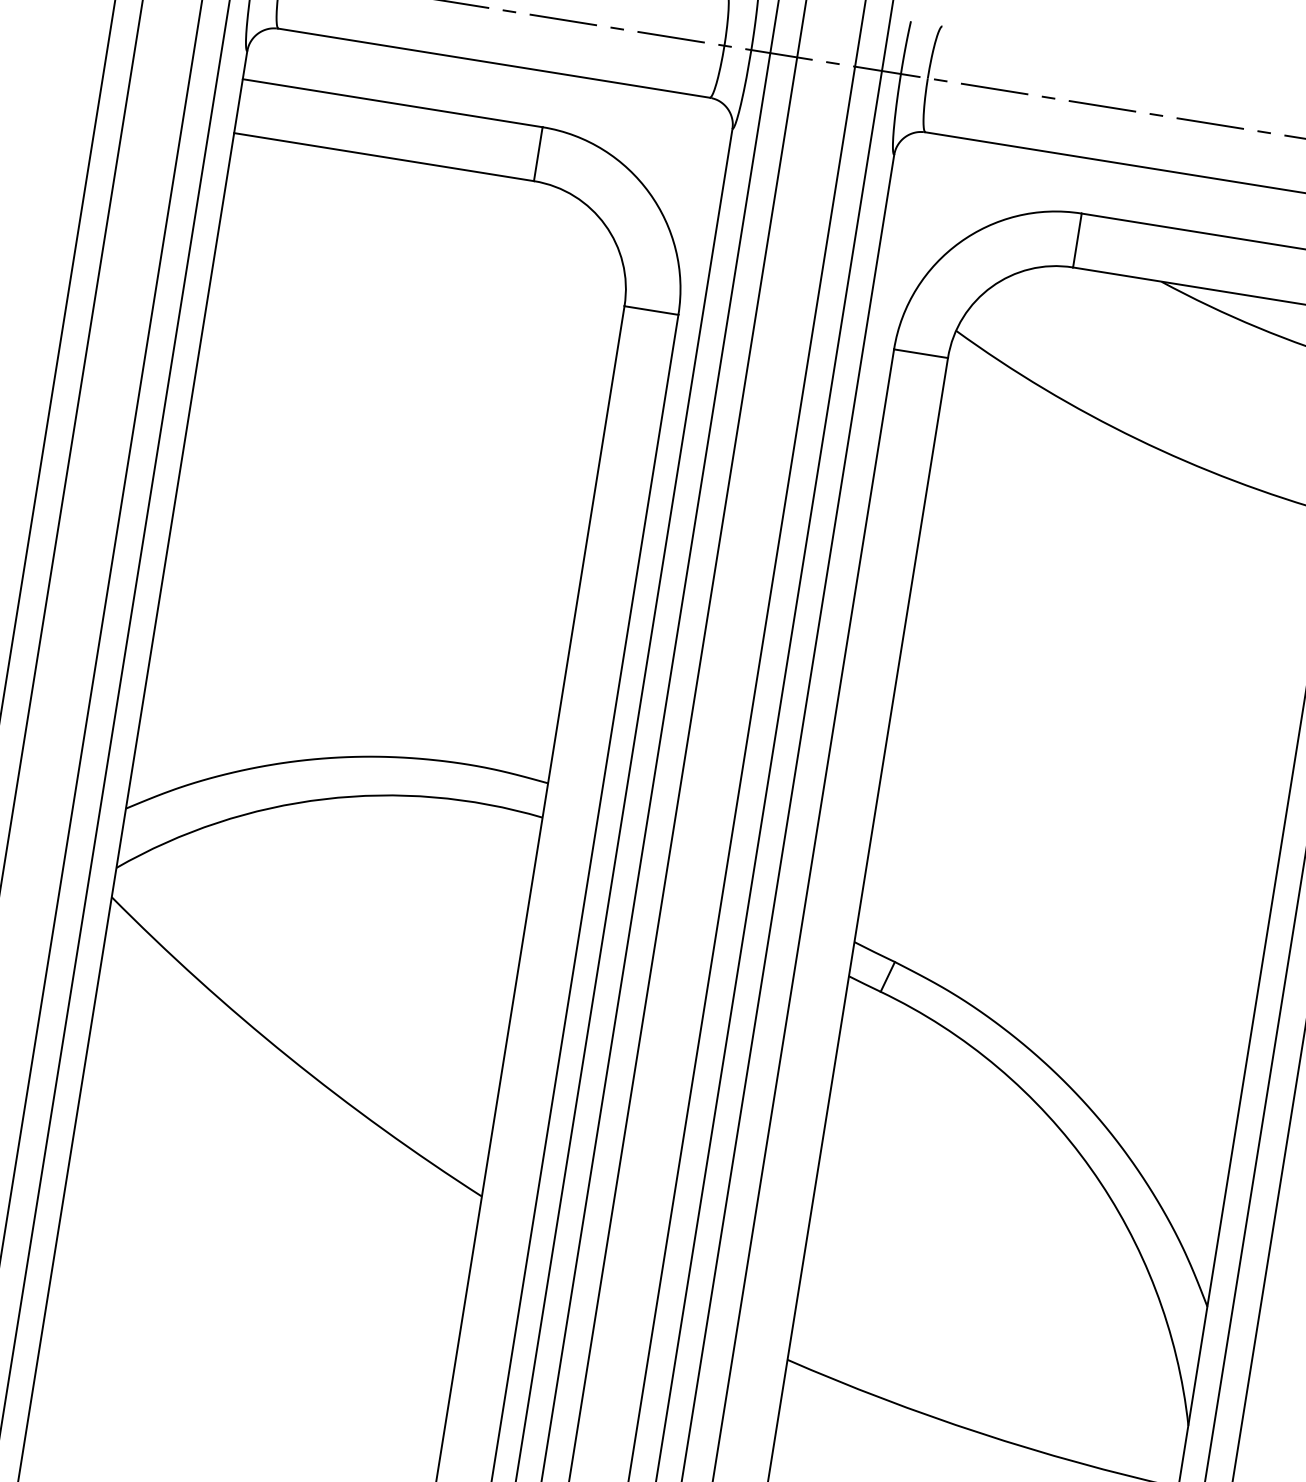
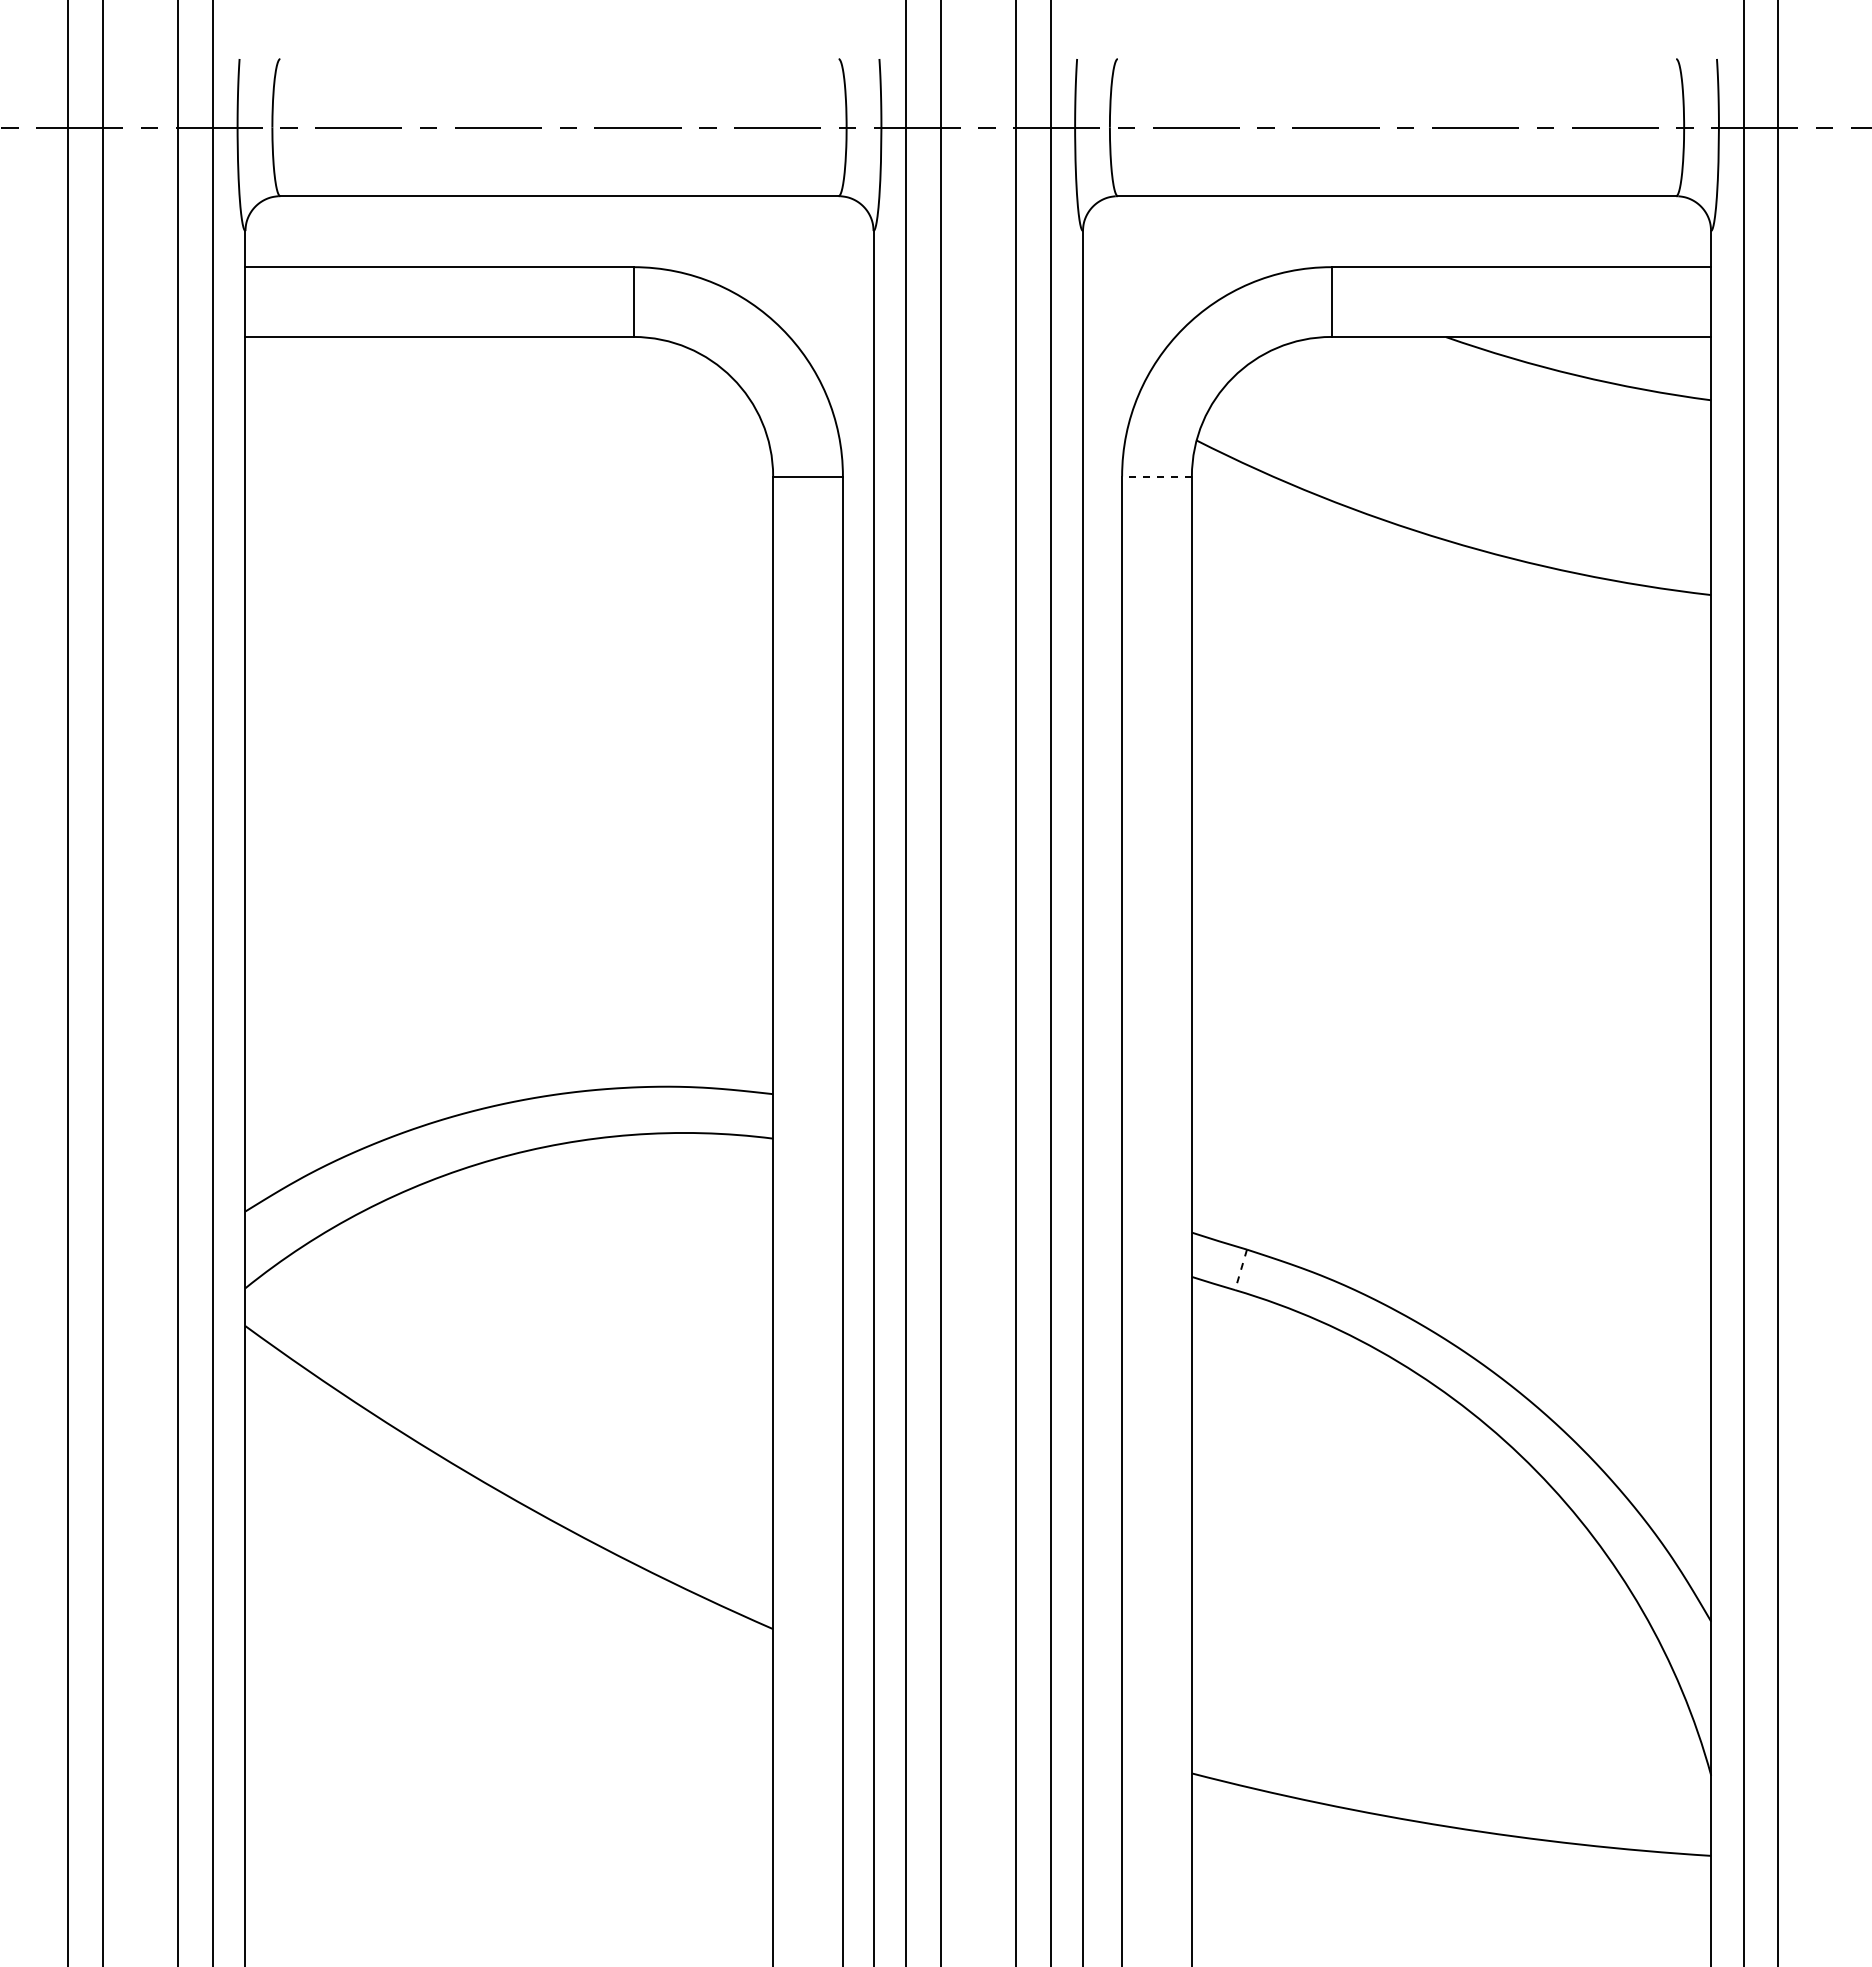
line: (921, 353) -> (1157, 476), solid -> dashed
line: (887, 977) -> (1240, 1270), solid -> dashed

